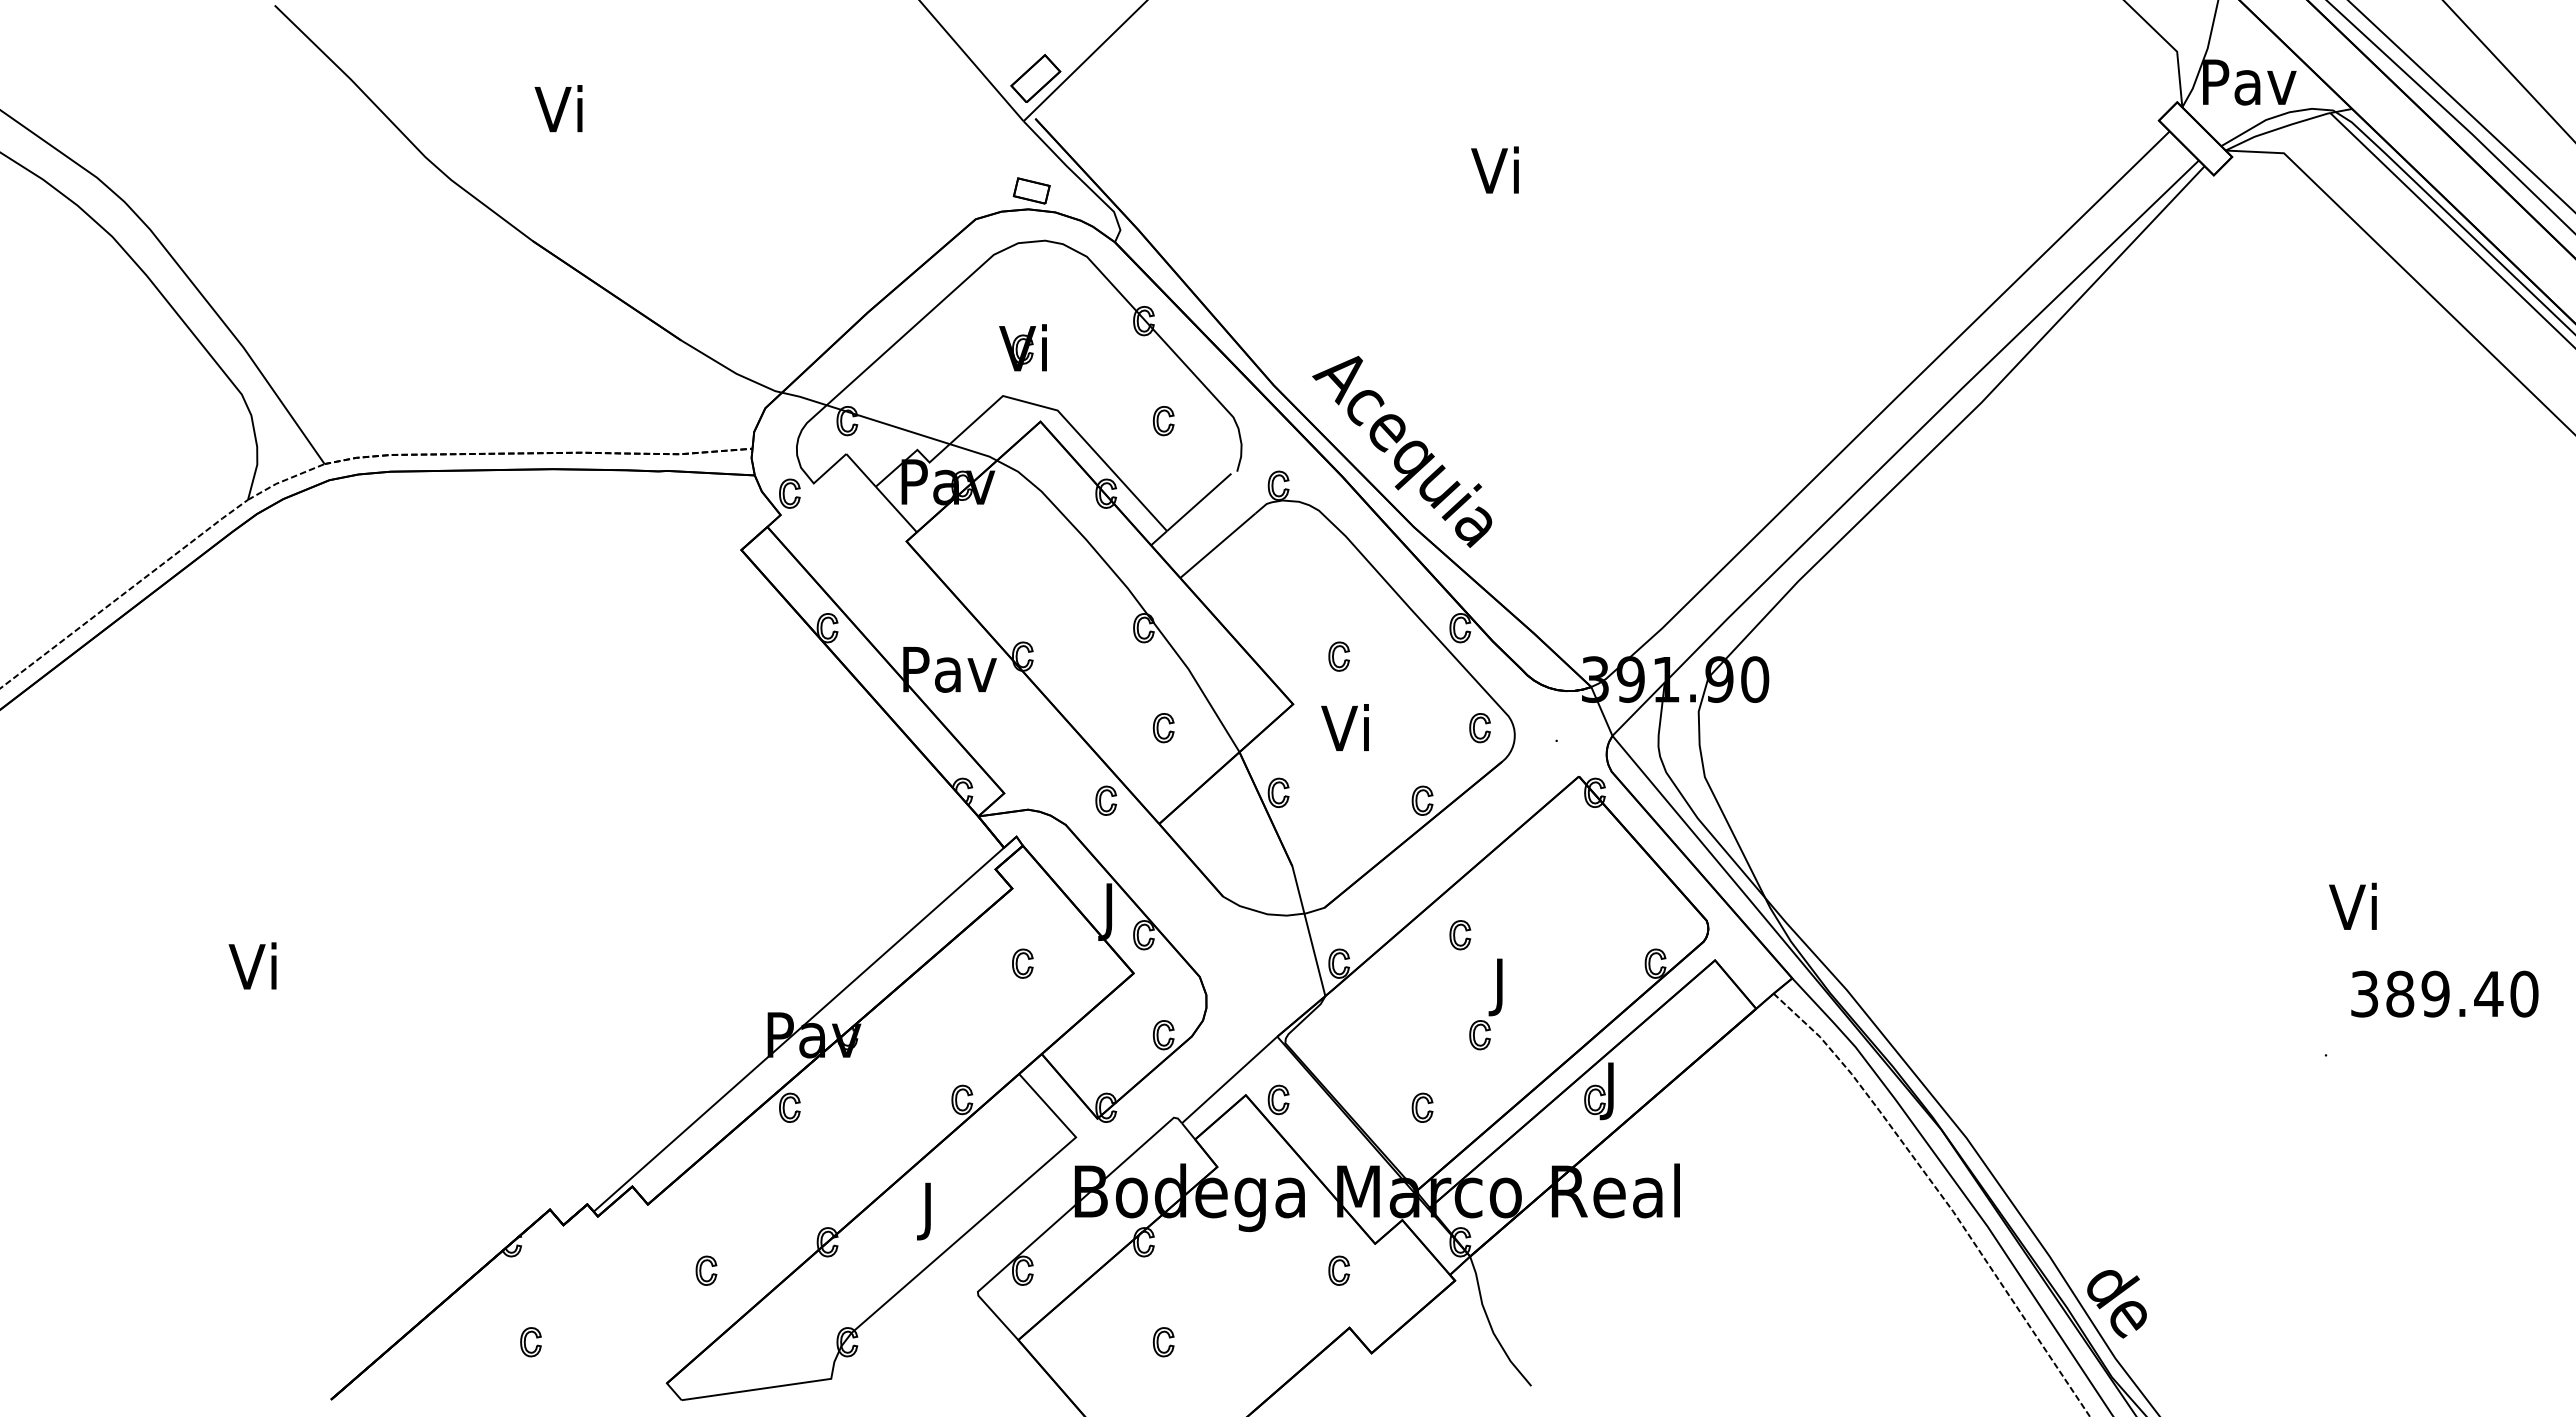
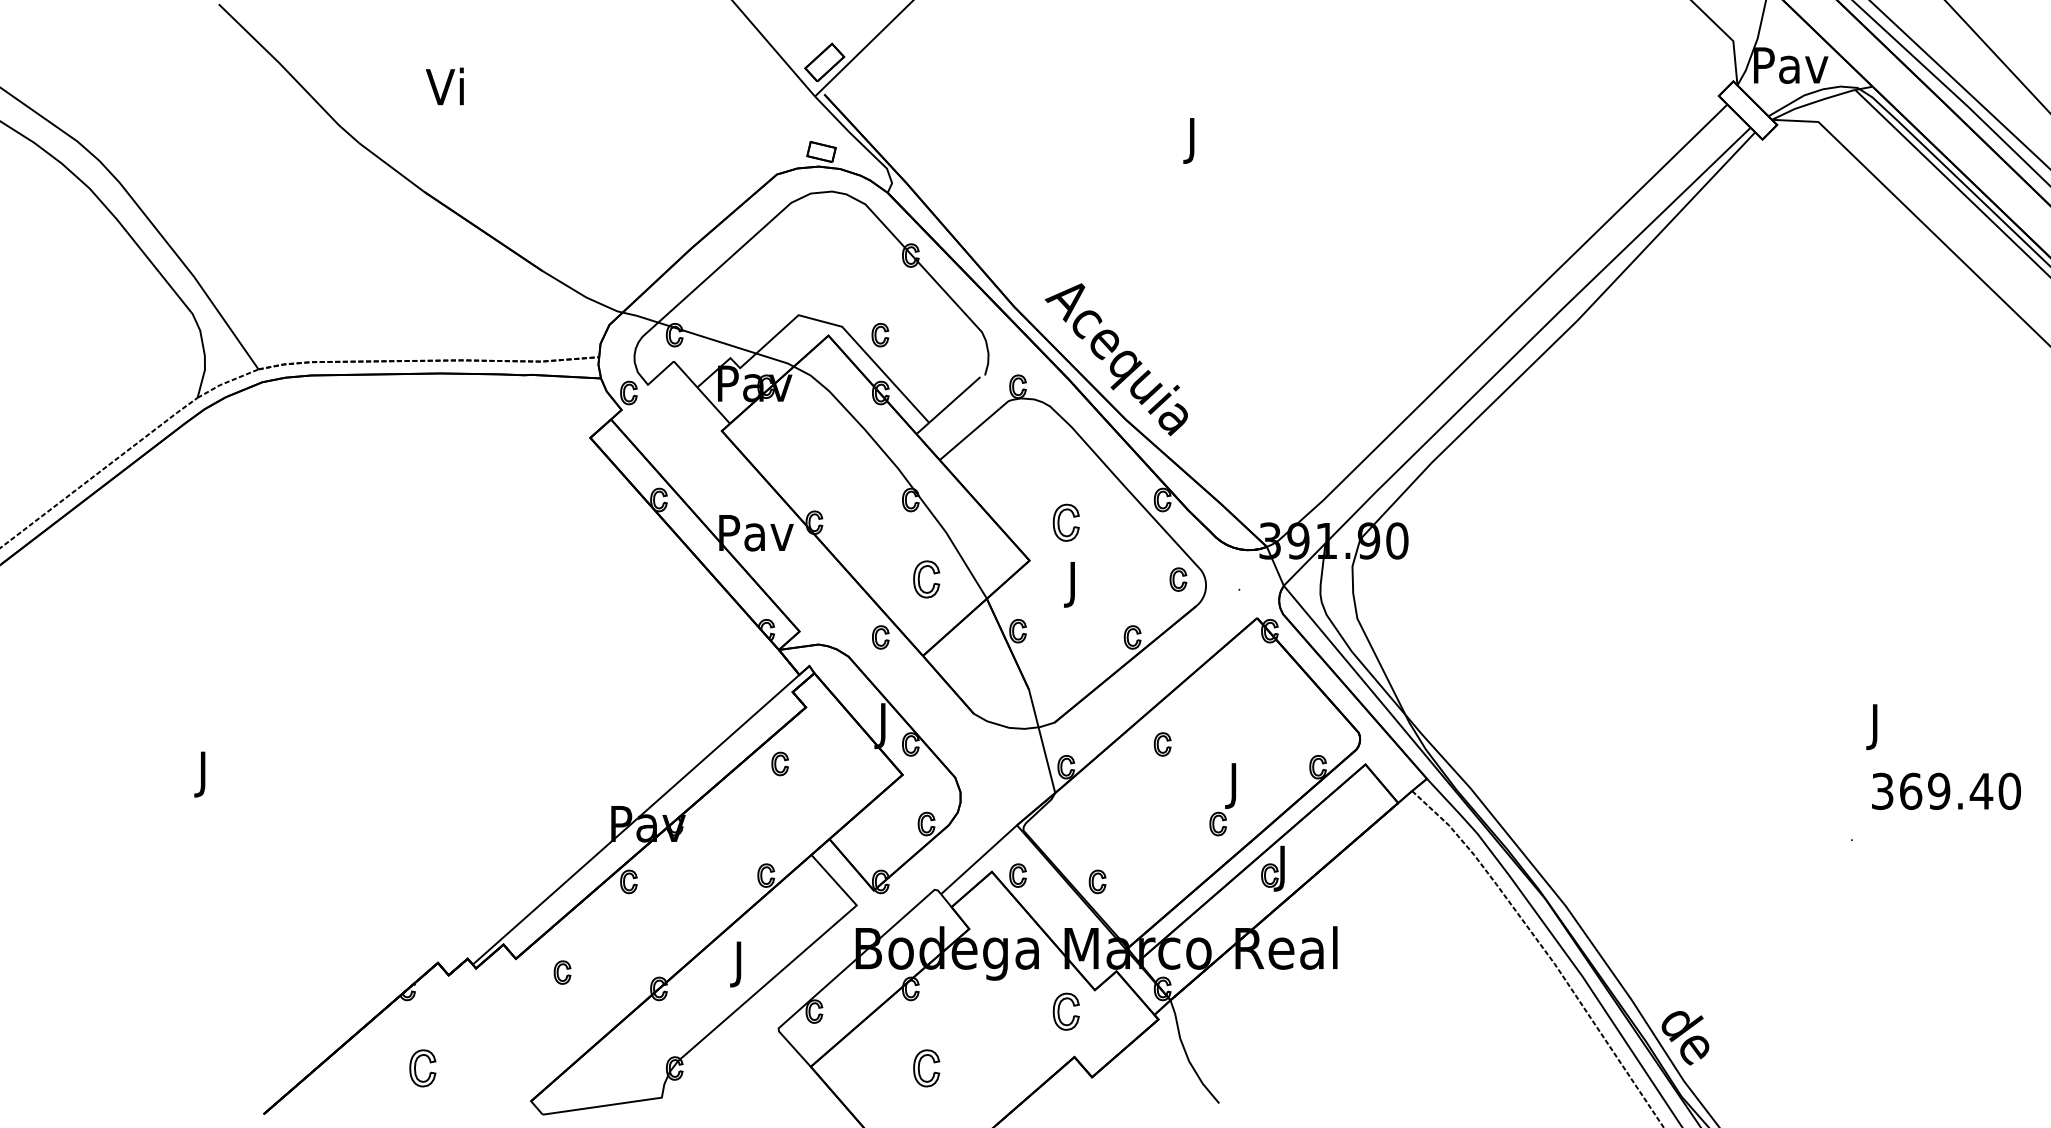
text: (1494, 175) -> (1189, 139), Vi -> J
part: (1022, 347) -> (814, 276), removed
part: (1163, 421) -> (880, 335), moved
part: (1338, 656) -> (1065, 522), size x1.6
part: (1163, 728) -> (926, 579), size x1.6
text: (1344, 733) -> (1070, 583), Vi -> J
text: (2352, 912) -> (1872, 726), Vi -> J
part: (1022, 963) -> (779, 763), moved
text: (252, 971) -> (201, 773), Vi -> J
text: (2400, 993) -> (1911, 790), 389.40 -> 369.40
part: (1488, 1011) -> (1224, 805), moved
part: (1422, 1107) -> (1097, 881), moved
part: (706, 1270) -> (562, 972), moved
part: (1338, 1270) -> (1065, 1011), size x1.6
part: (530, 1342) -> (422, 1068), size x1.6
part: (1163, 1342) -> (926, 1068), size x1.6

